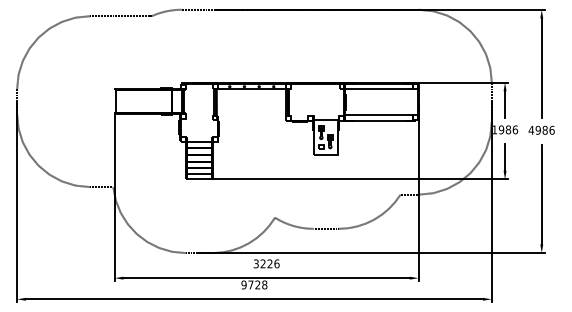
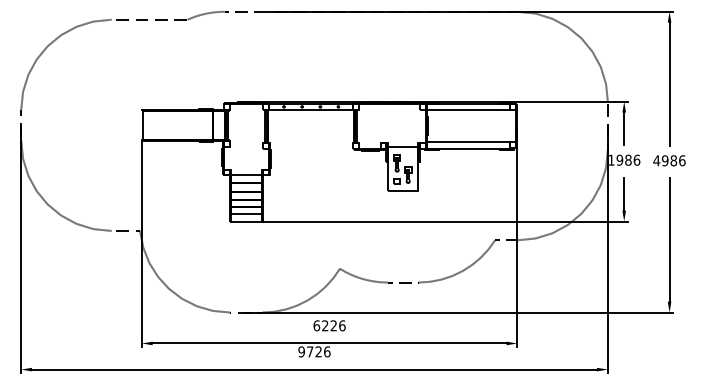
text: (256, 263) -> (316, 325), 3226 -> 6226
text: (264, 284) -> (327, 351), 9728 -> 9726

